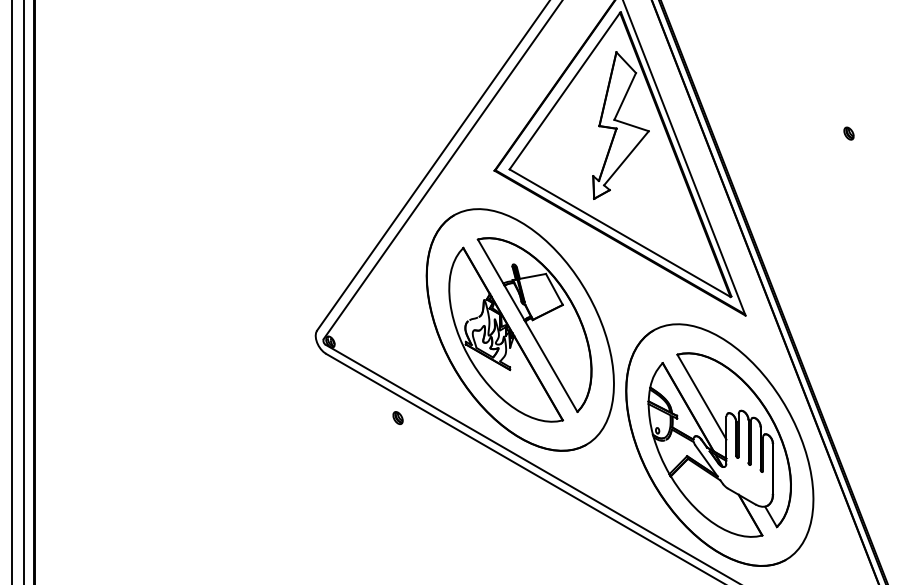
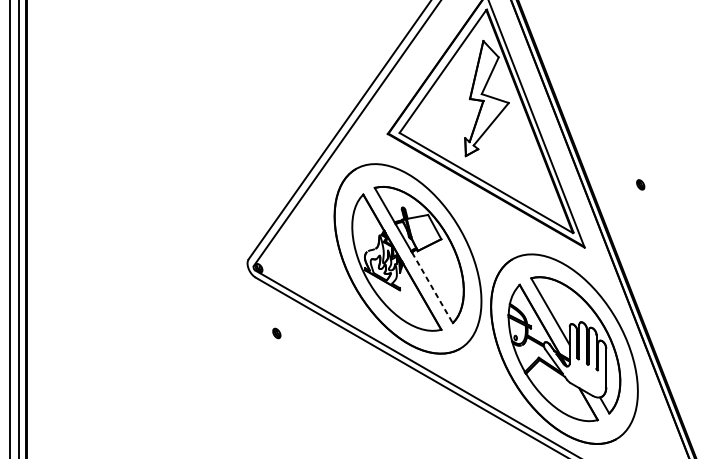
part: (848, 133) -> (640, 184), moved
line: (551, 366) -> (432, 287), solid -> dashed
part: (397, 417) -> (276, 333), moved

